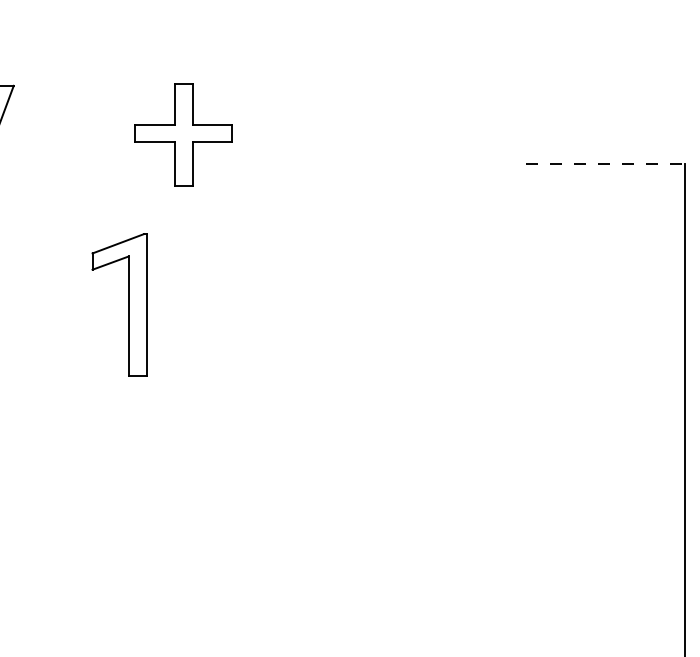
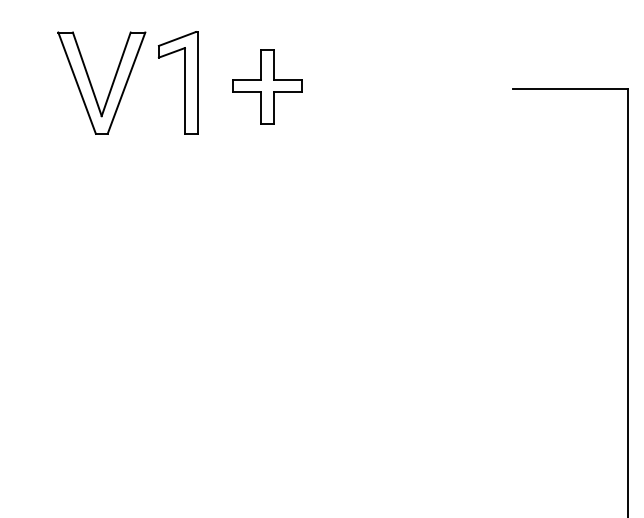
part: (183, 134) -> (267, 86), moved
line: (605, 163) -> (570, 88), dashed -> solid
part: (119, 304) -> (178, 82), moved

